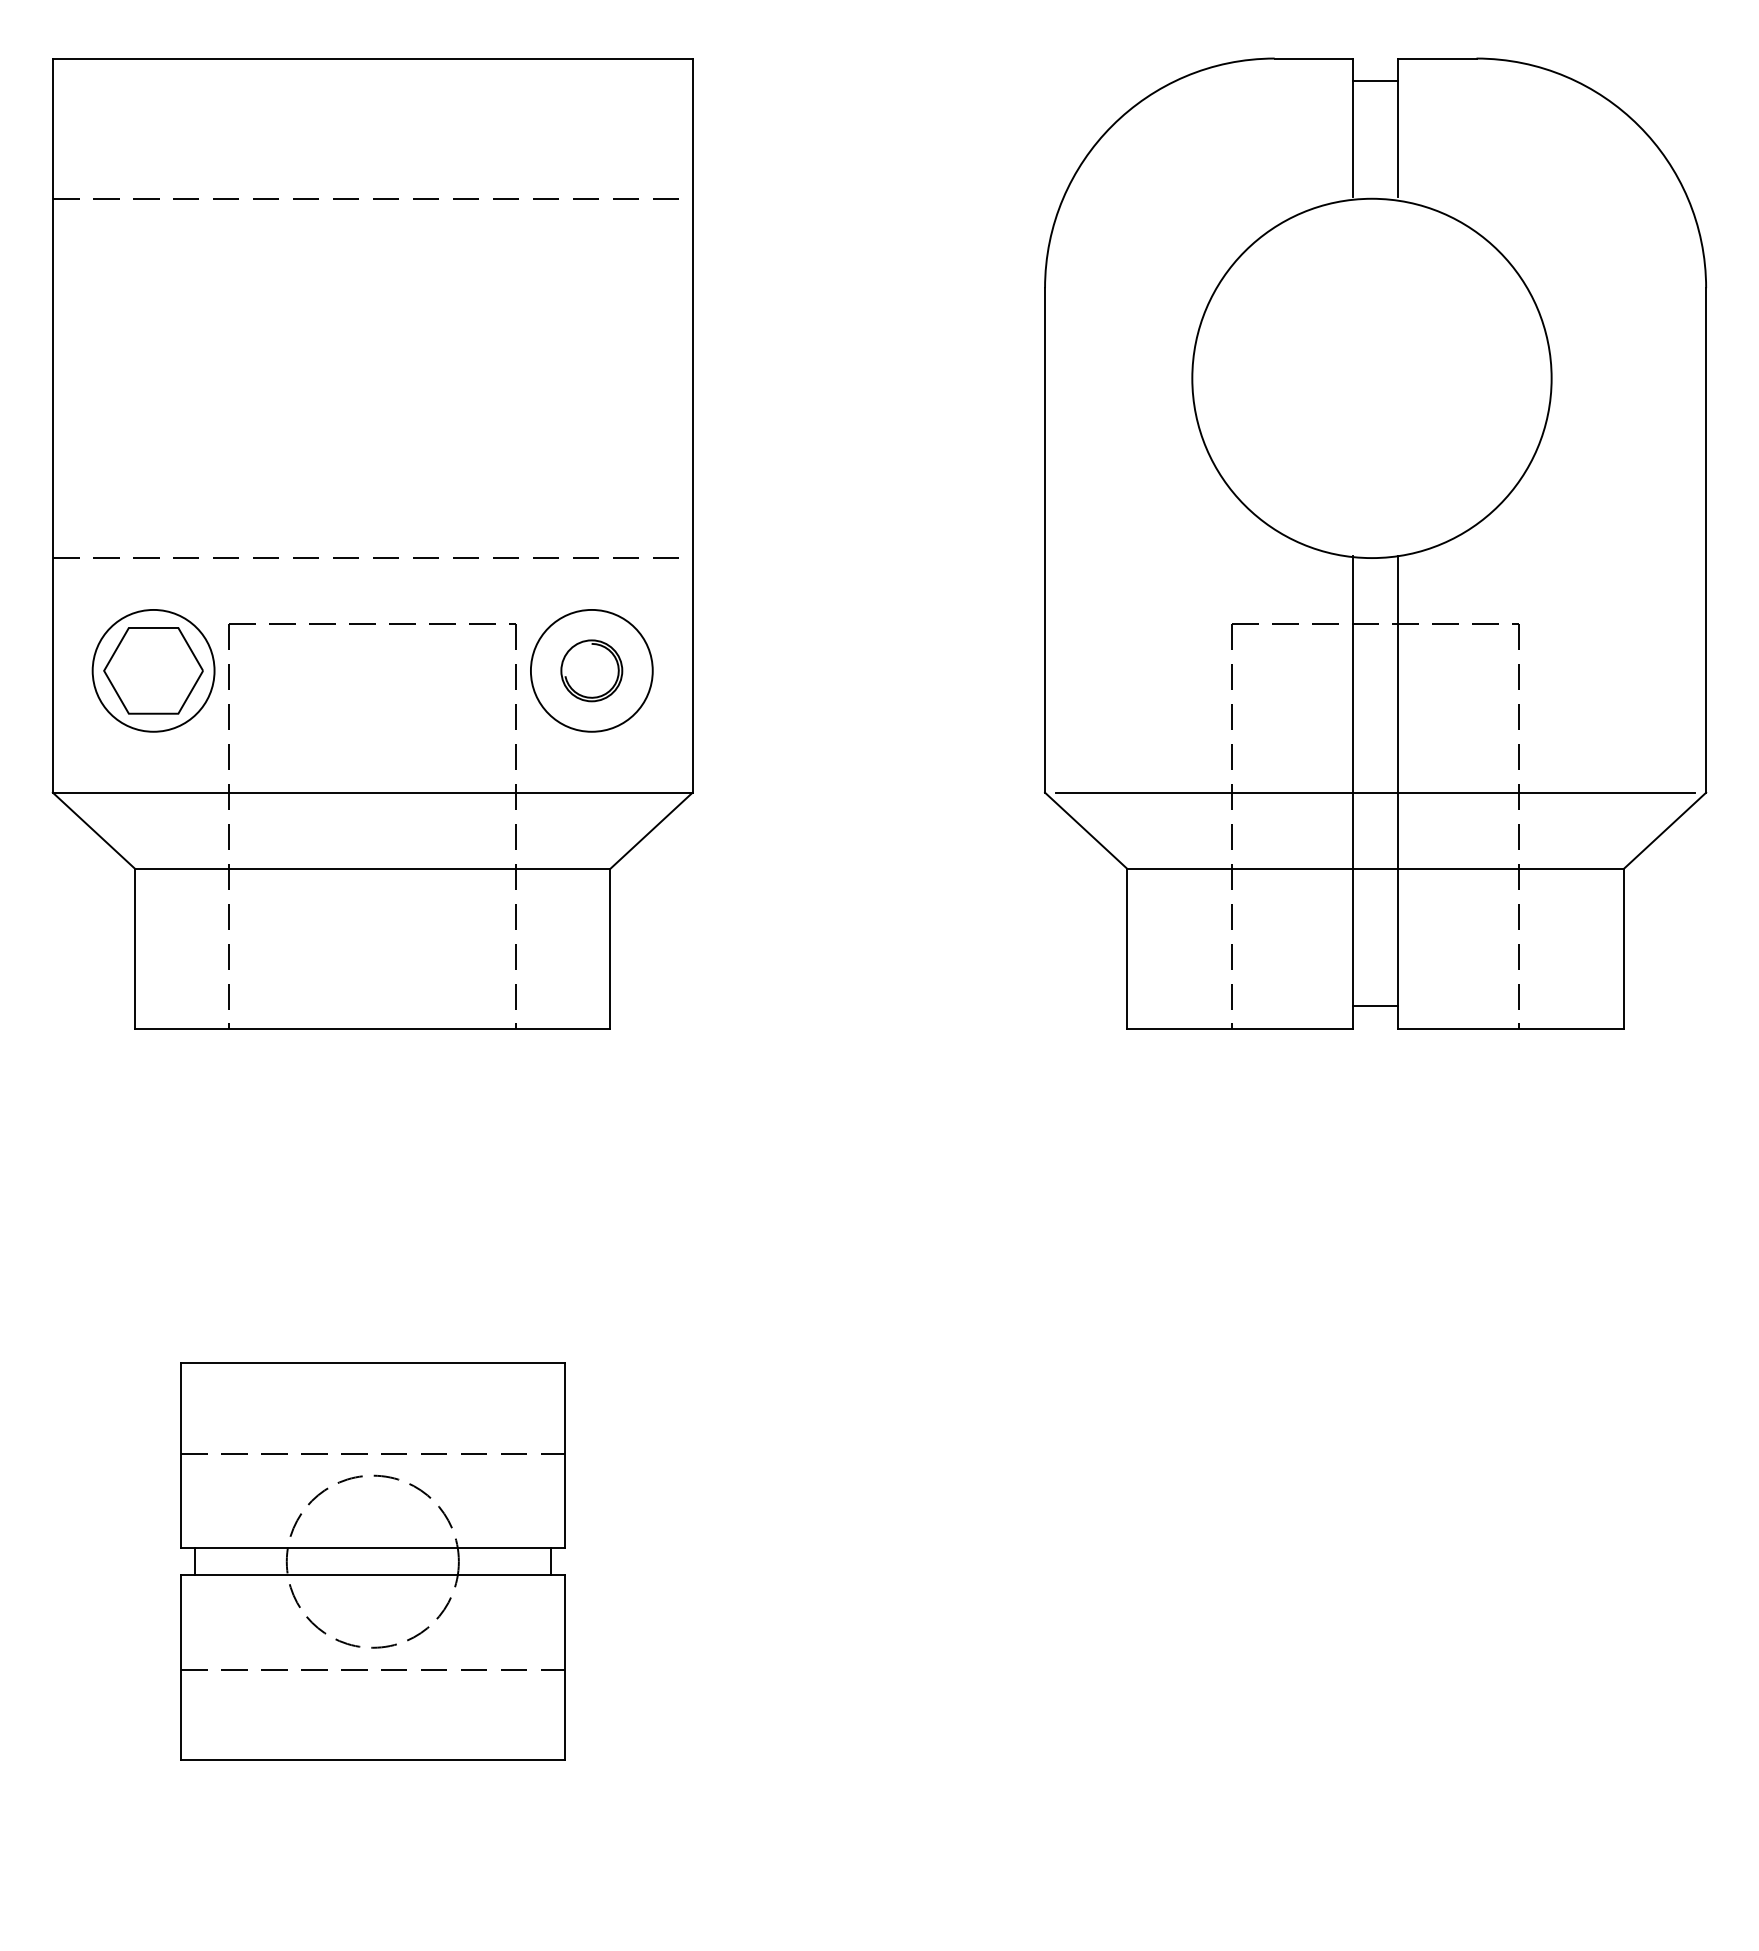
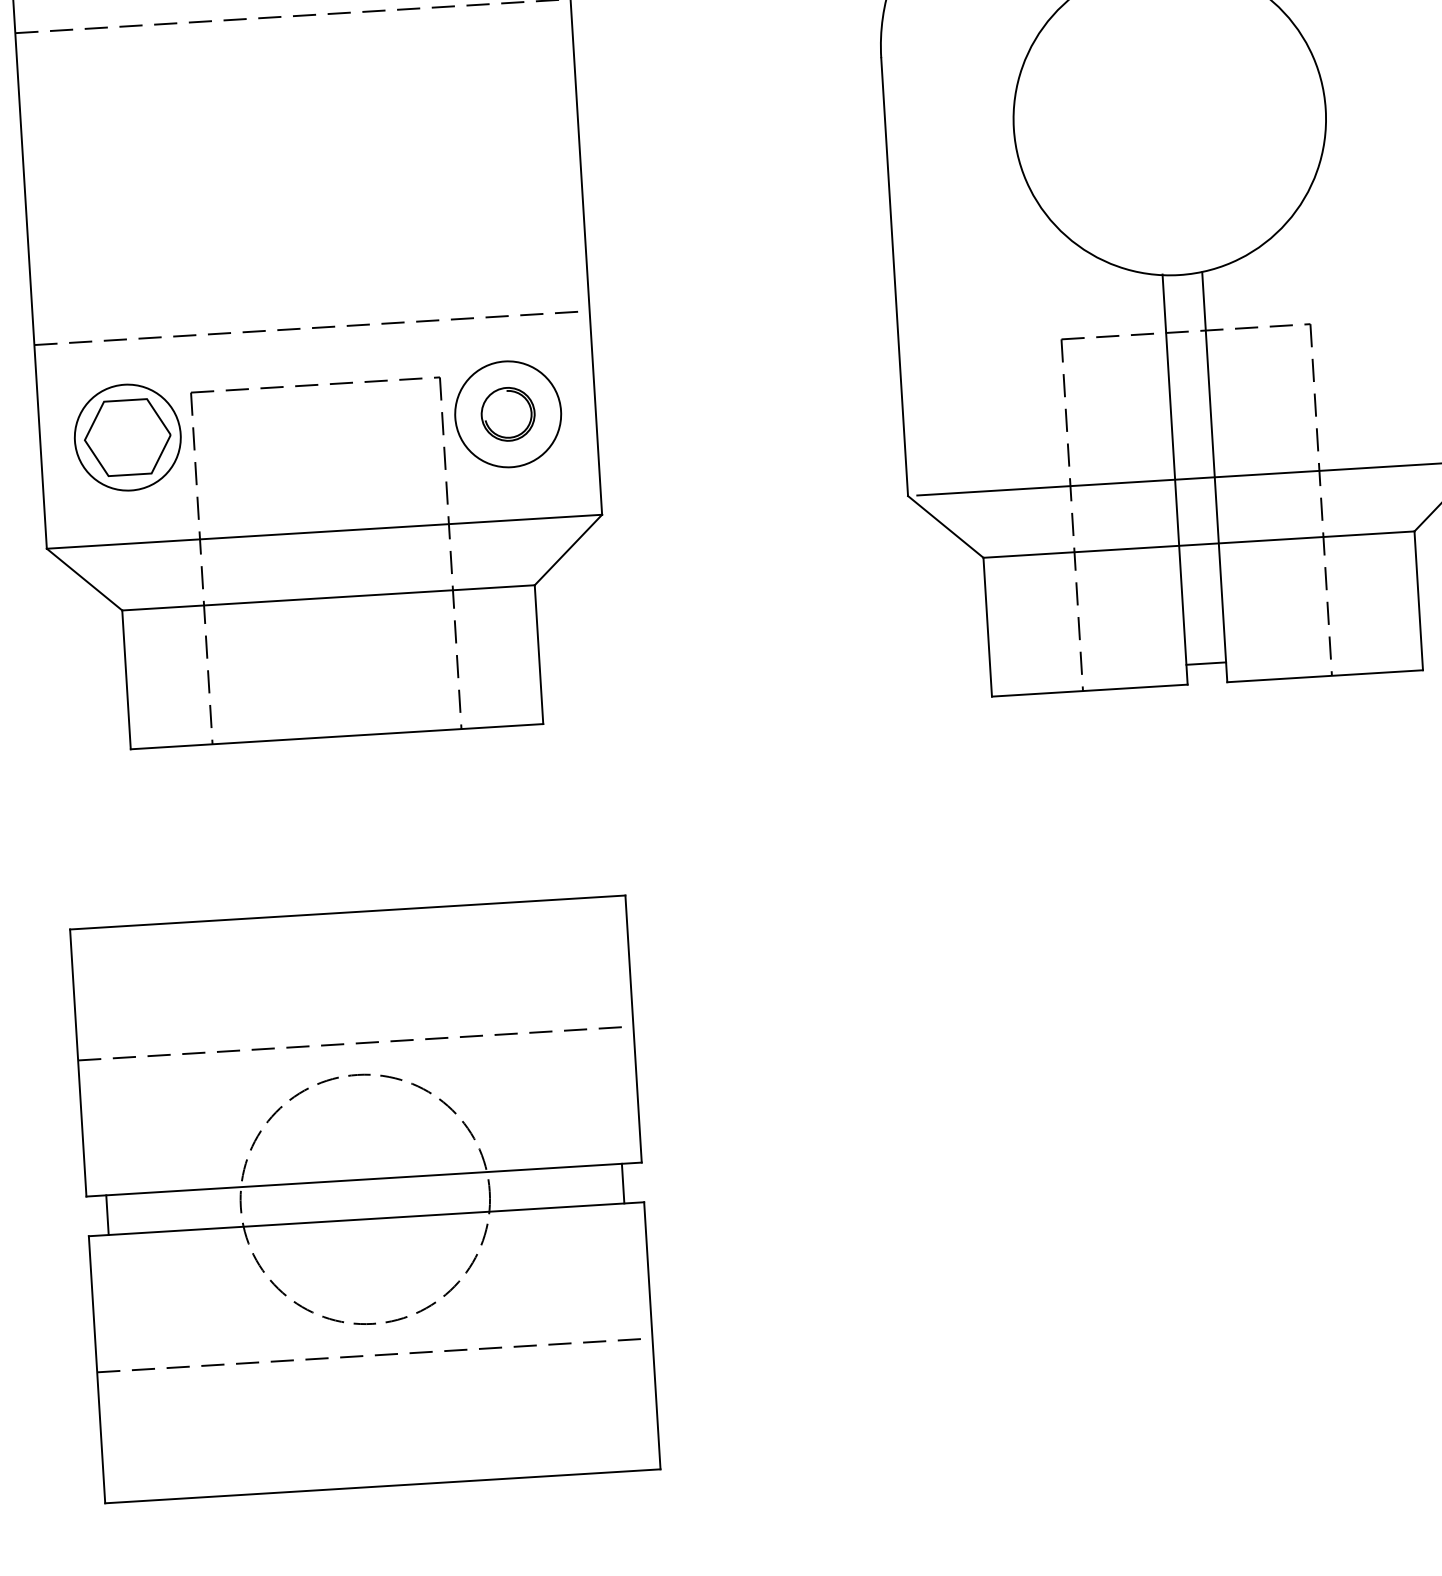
part: (372, 1561) -> (365, 1199), size x1.67

